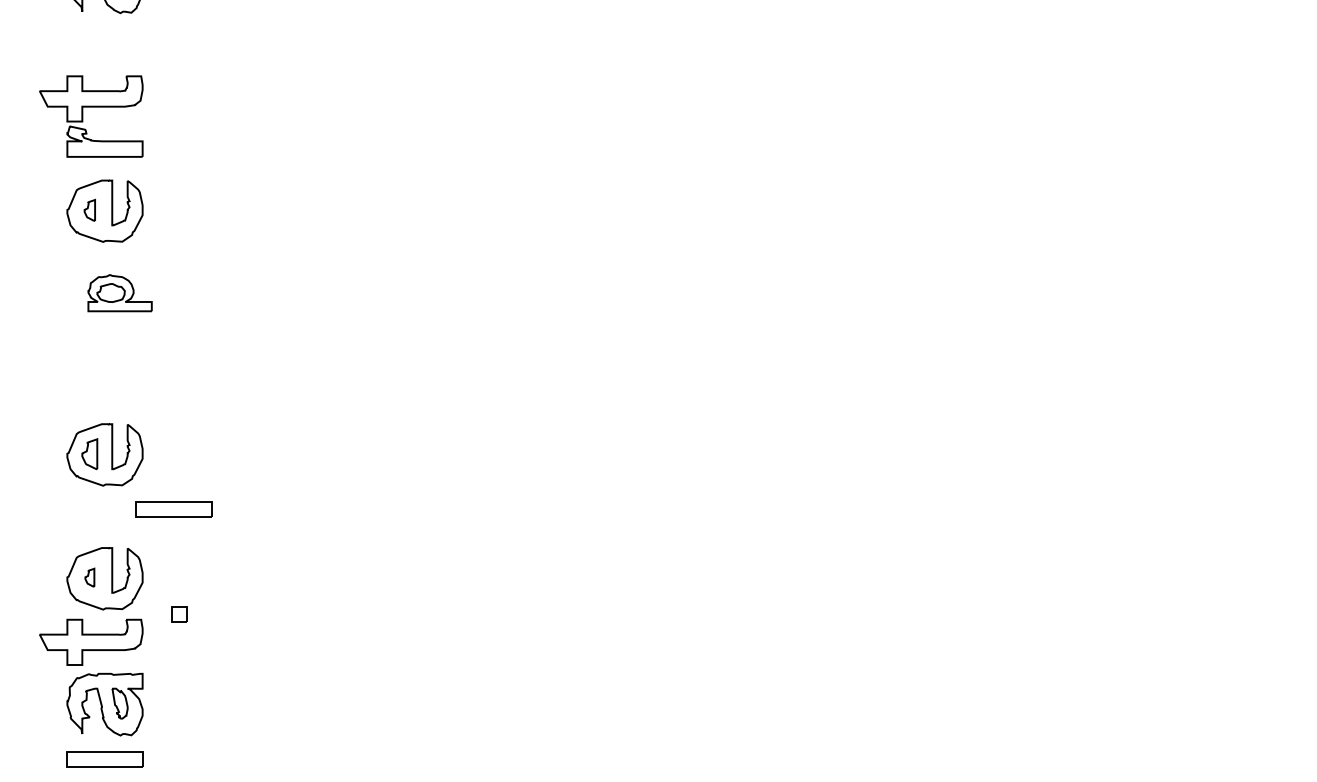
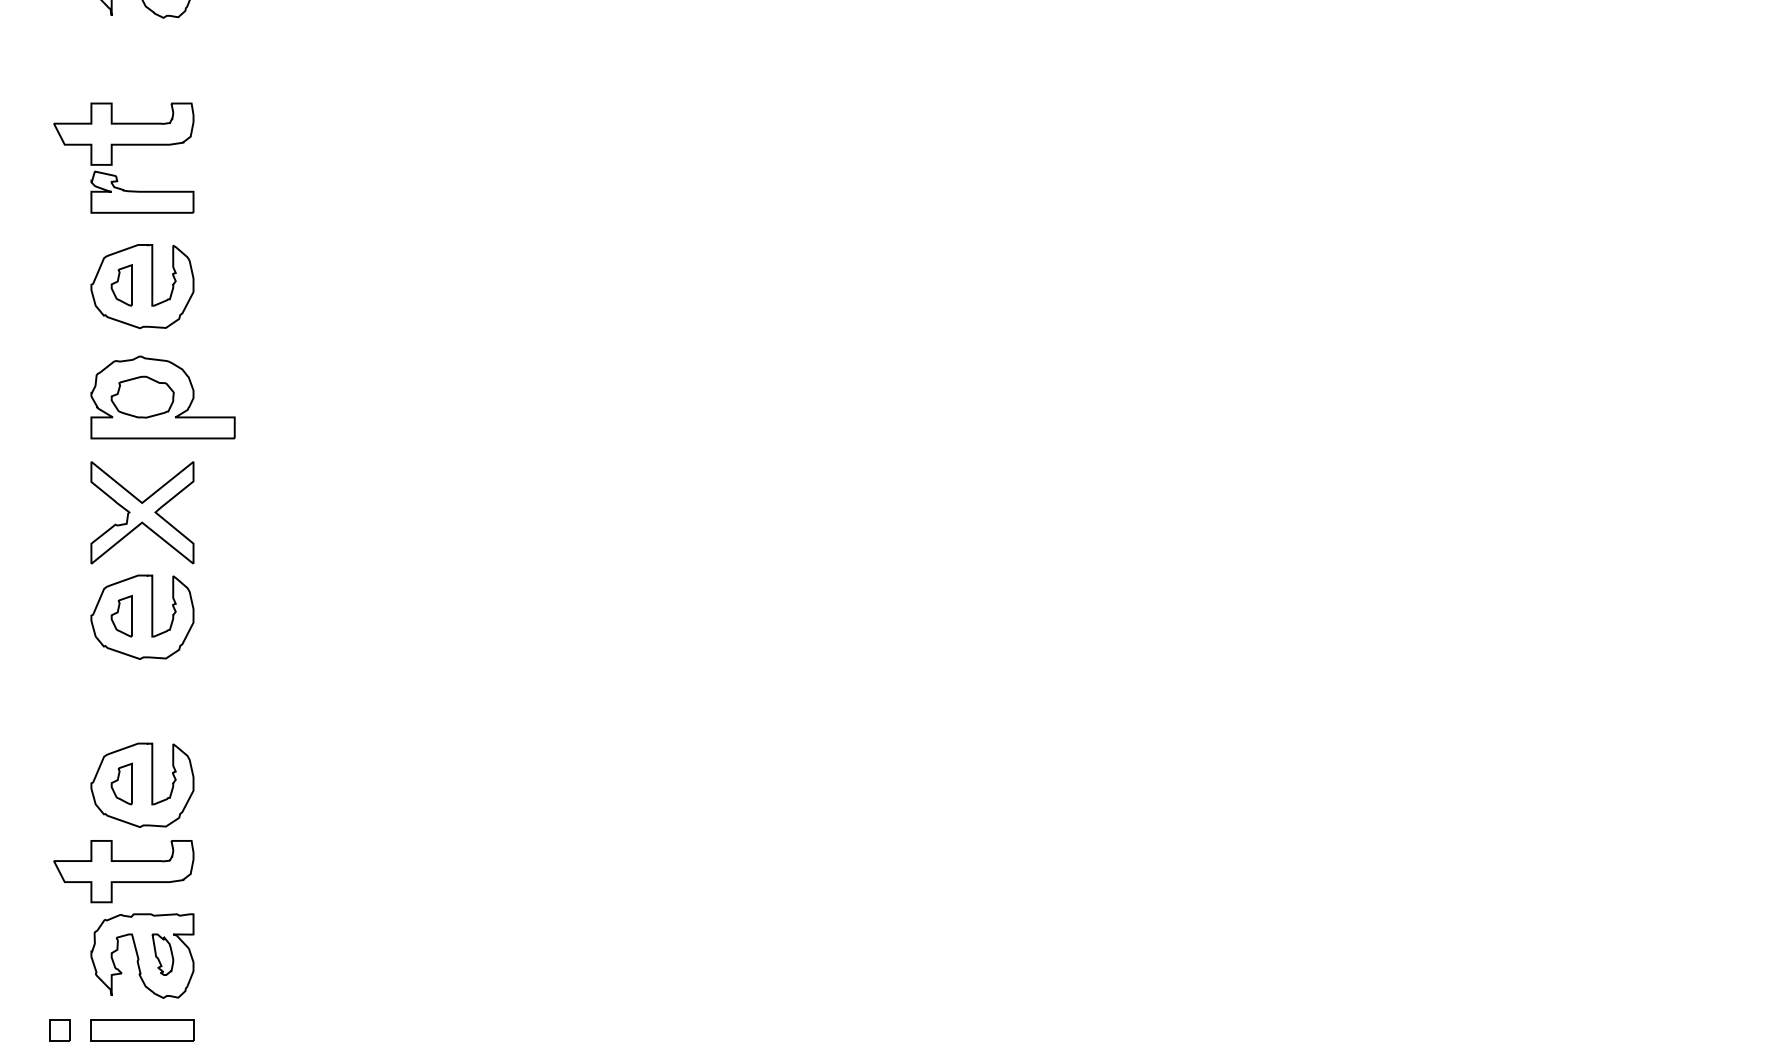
part: (89, 210) -> (121, 285), size x1.43
part: (119, 293) -> (162, 398), size x1.67
part: (104, 377) -> (141, 512), added
part: (173, 509) -> (235, 691), removed
part: (89, 577) -> (121, 783), size x1.67
part: (179, 614) -> (60, 1030), moved

